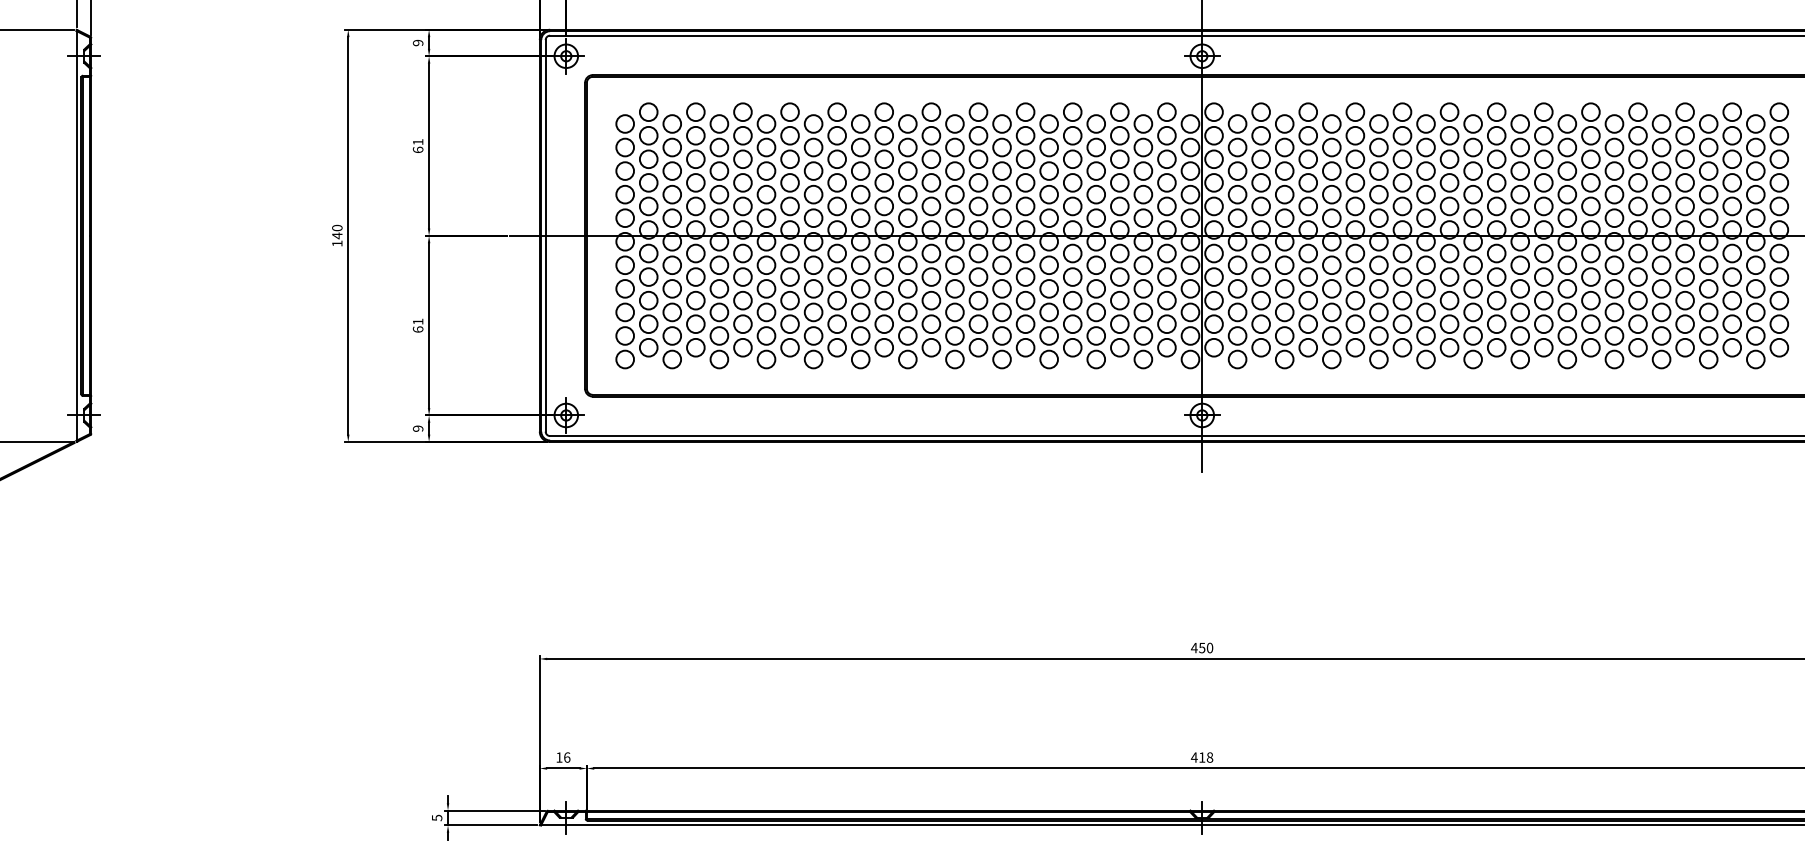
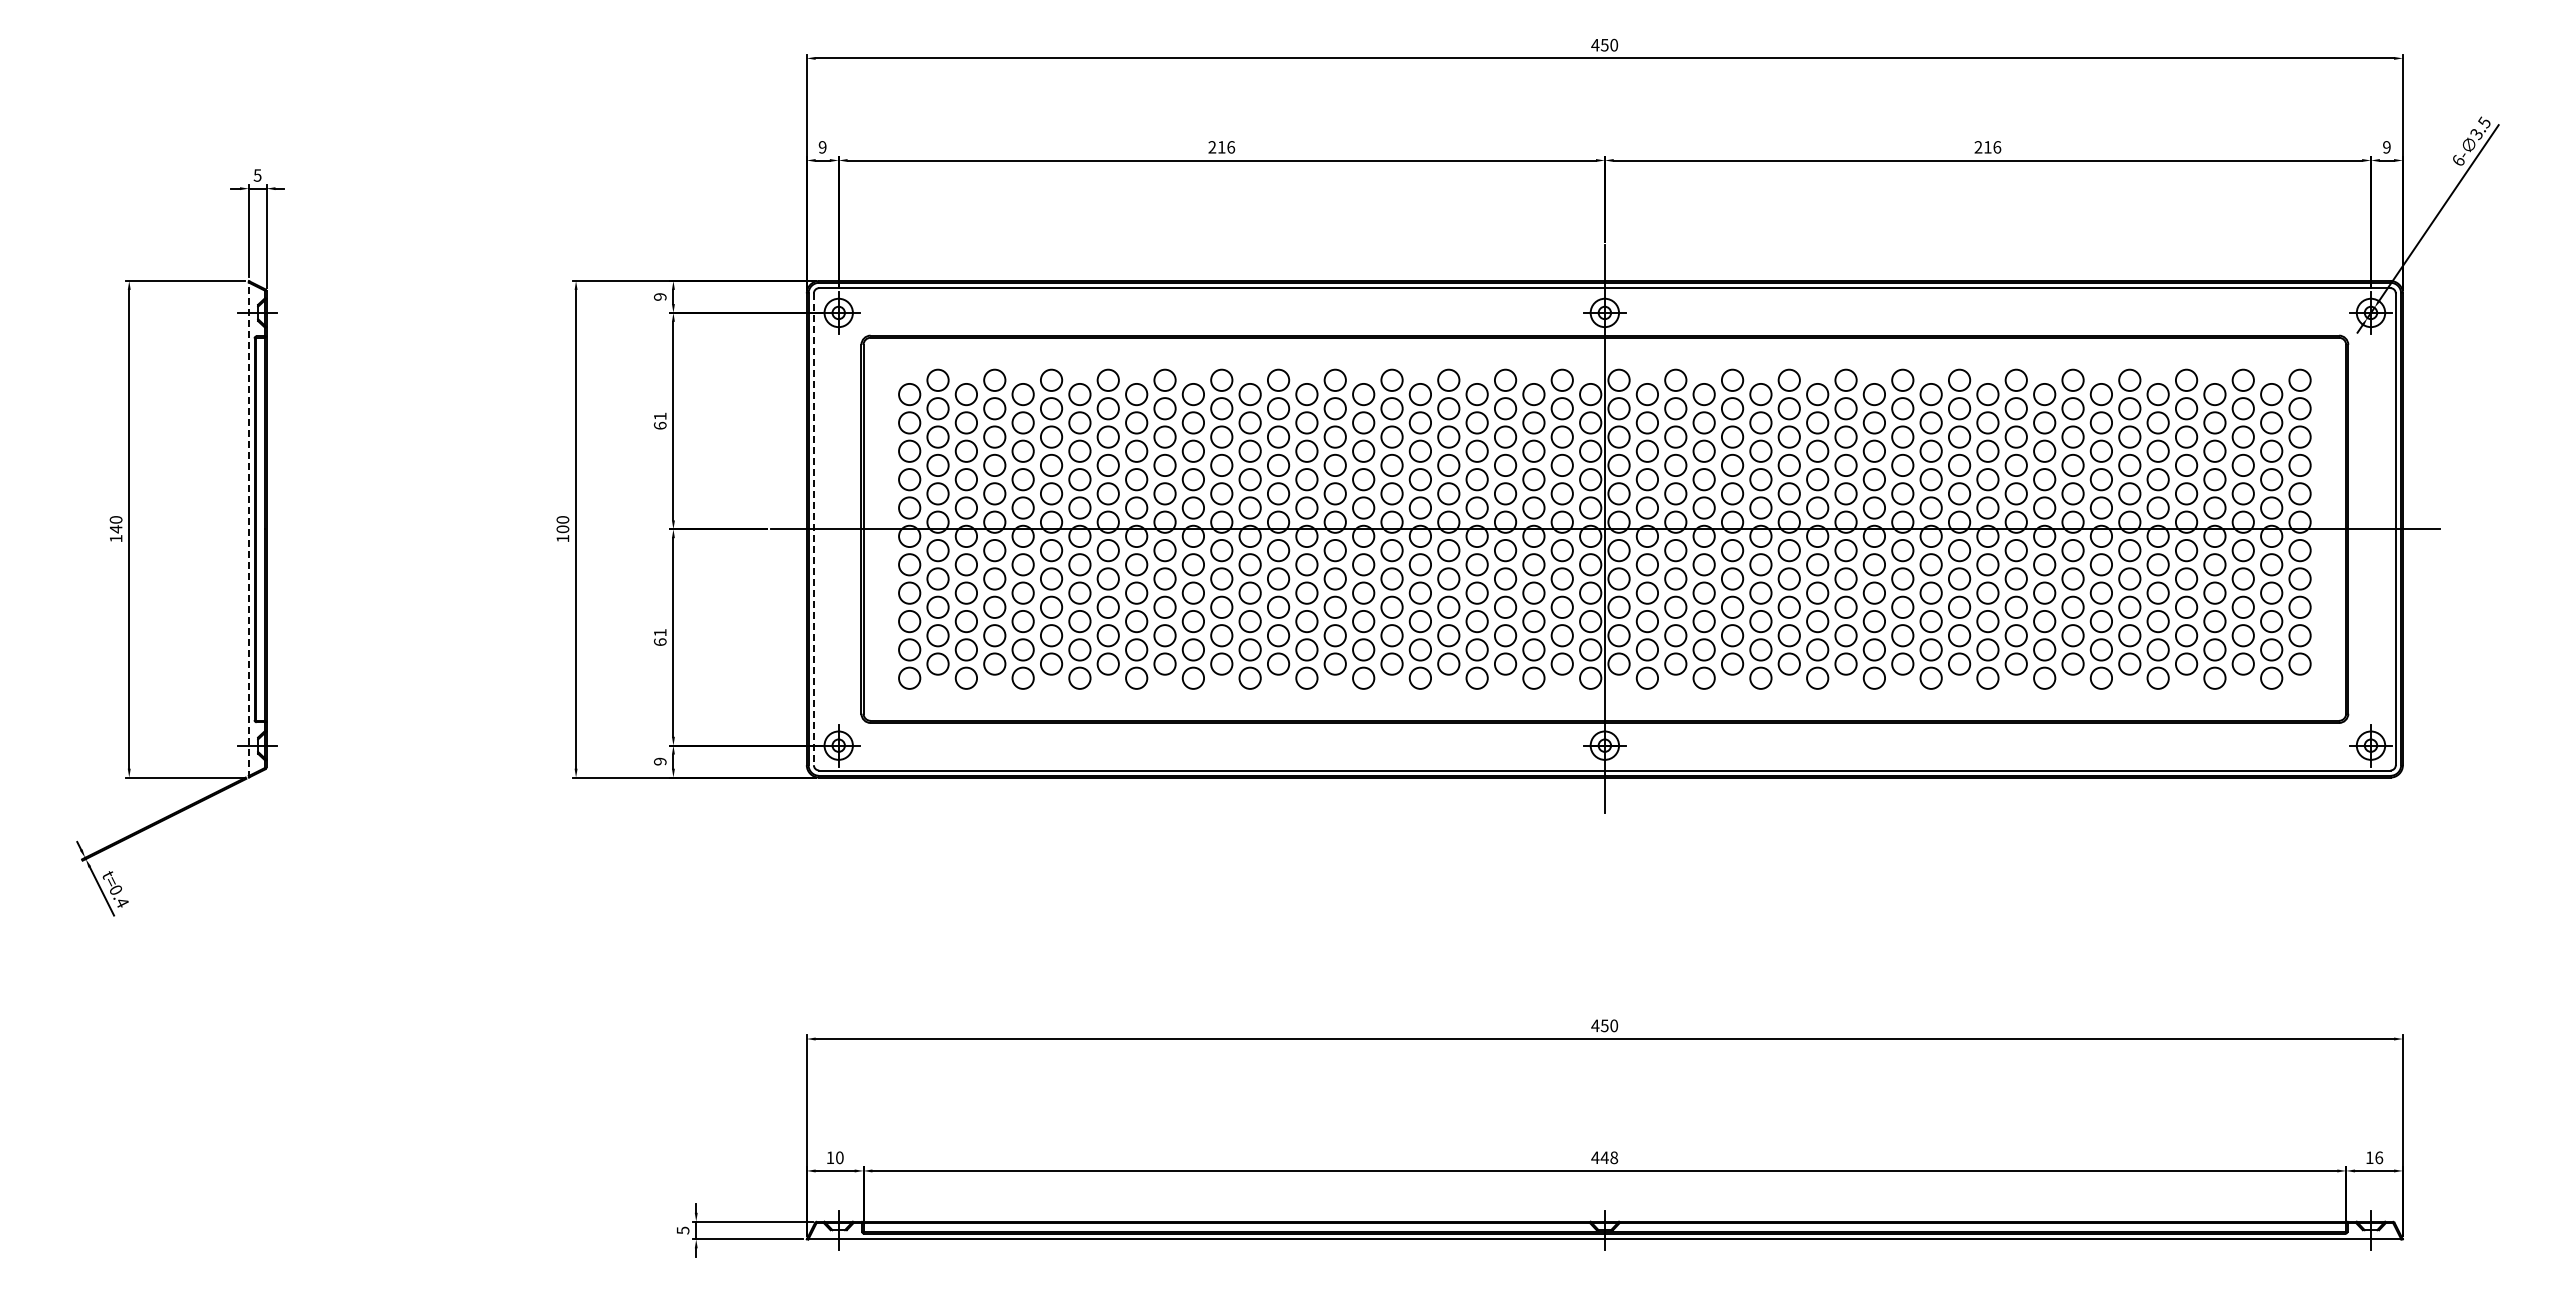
line: (76, 235) -> (248, 528), solid -> dashed
text: (337, 236) -> (562, 529), 140 -> 100
line: (545, 236) -> (813, 529), solid -> dashed
text: (566, 757) -> (839, 1157), 16 -> 10
text: (1201, 757) -> (1604, 1157), 418 -> 448

